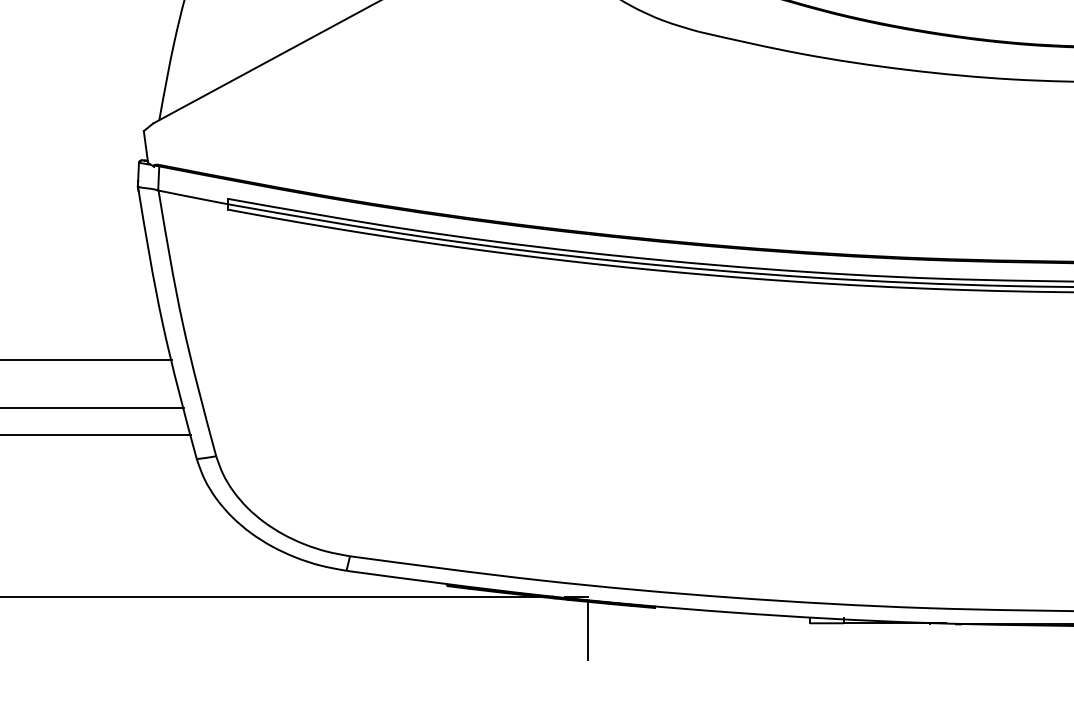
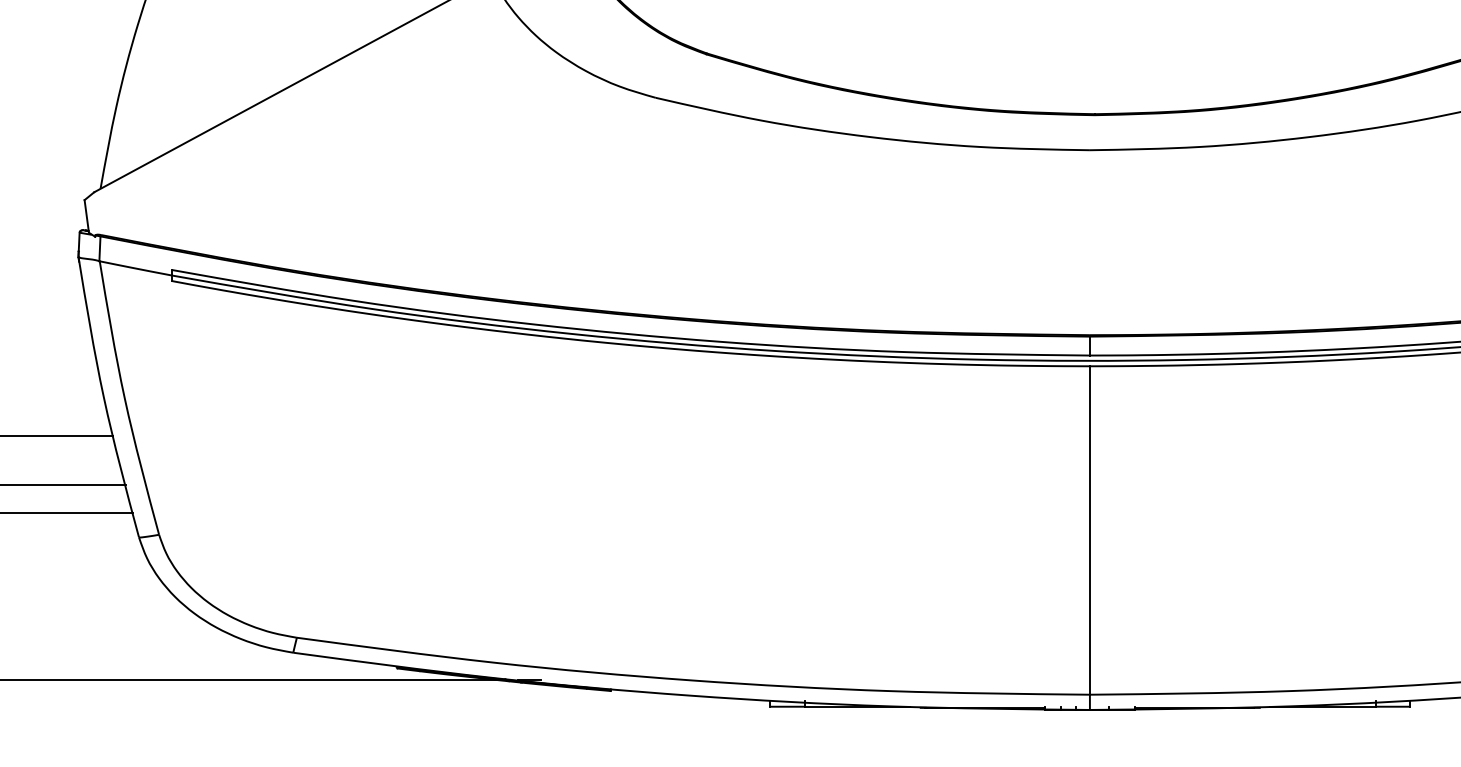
line: (587, 630) -> (541, 714), removed

